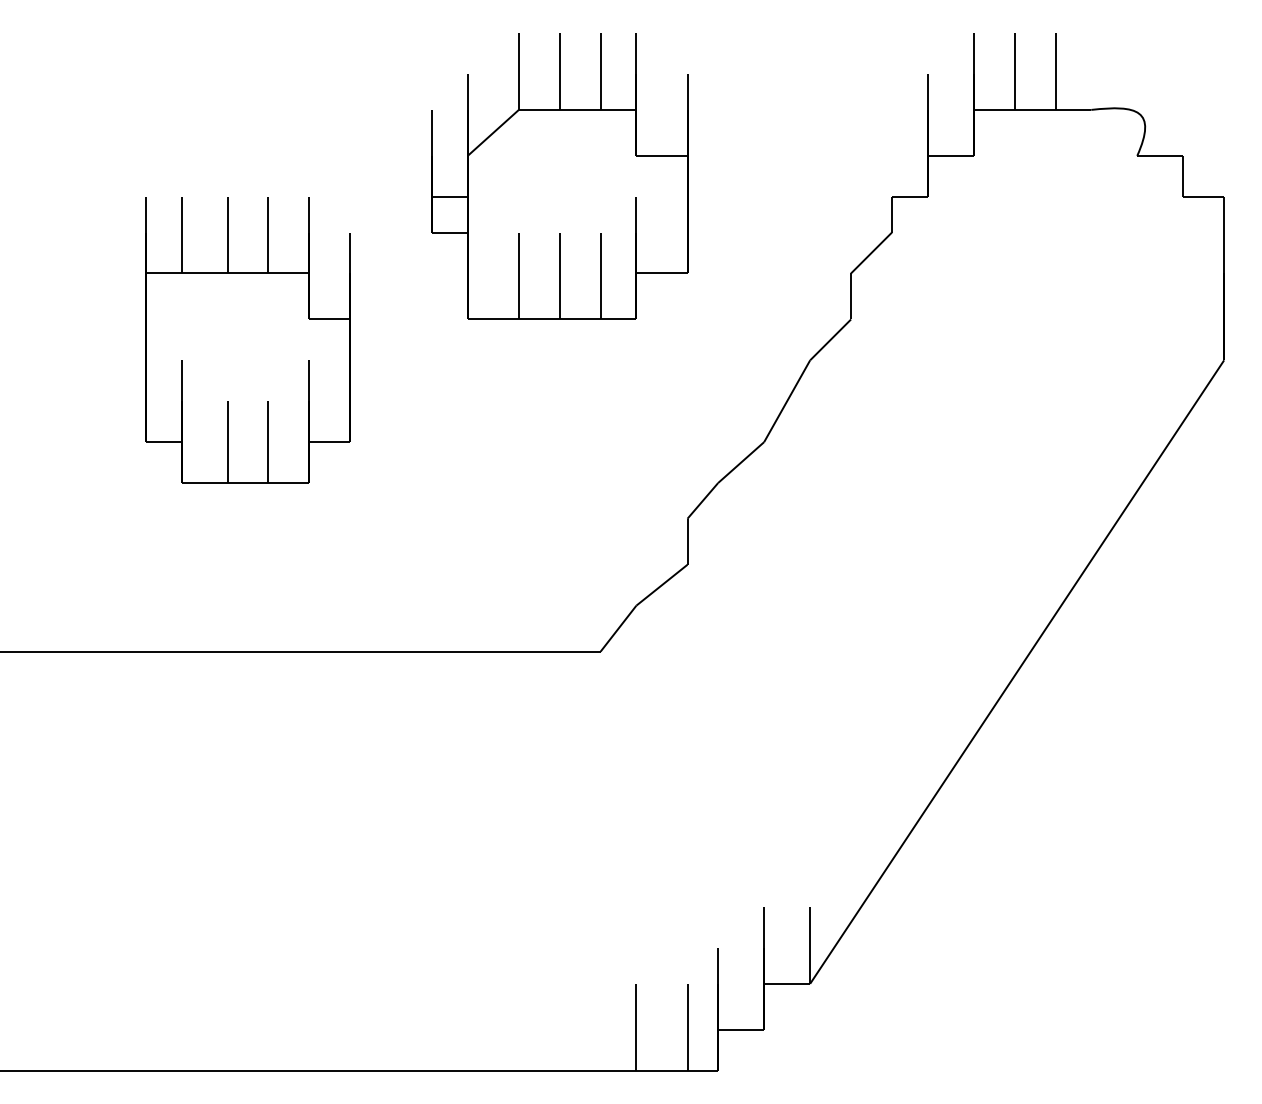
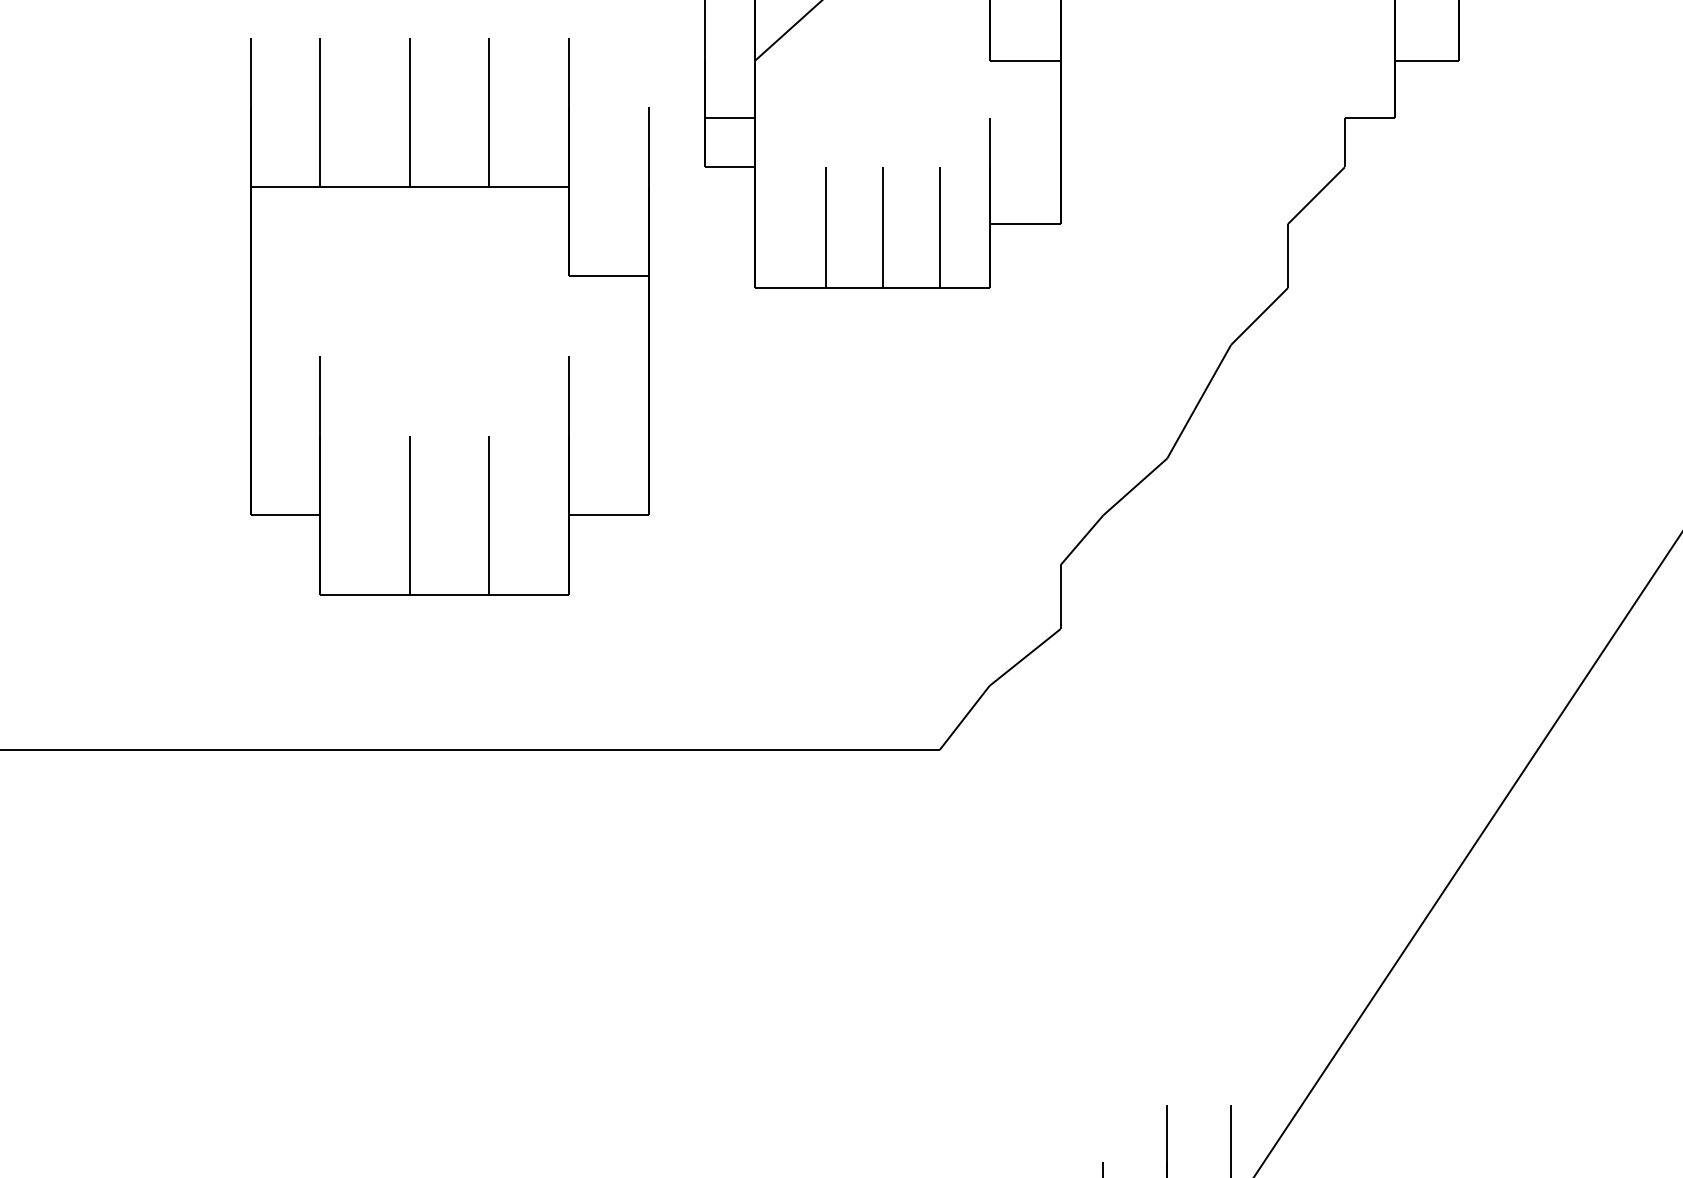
part: (247, 340) -> (448, 317), size x1.4

